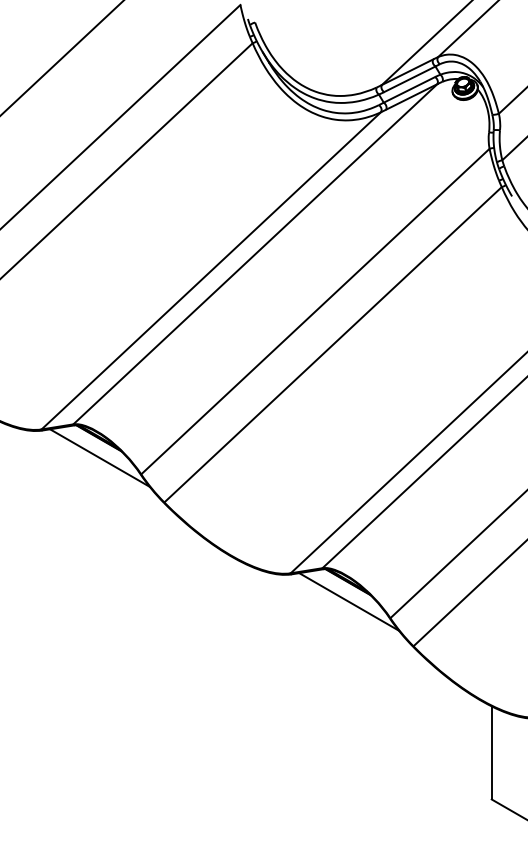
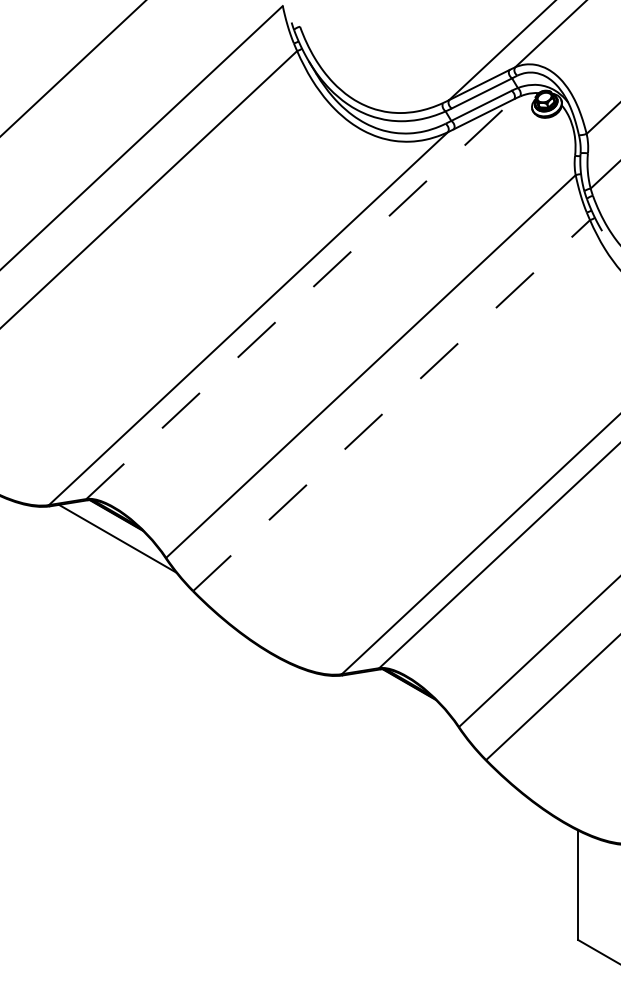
line: (255, 253) -> (300, 298), solid -> dashed
line: (333, 344) -> (392, 405), solid -> dashed
line: (348, 601) -> (409, 707), removed

